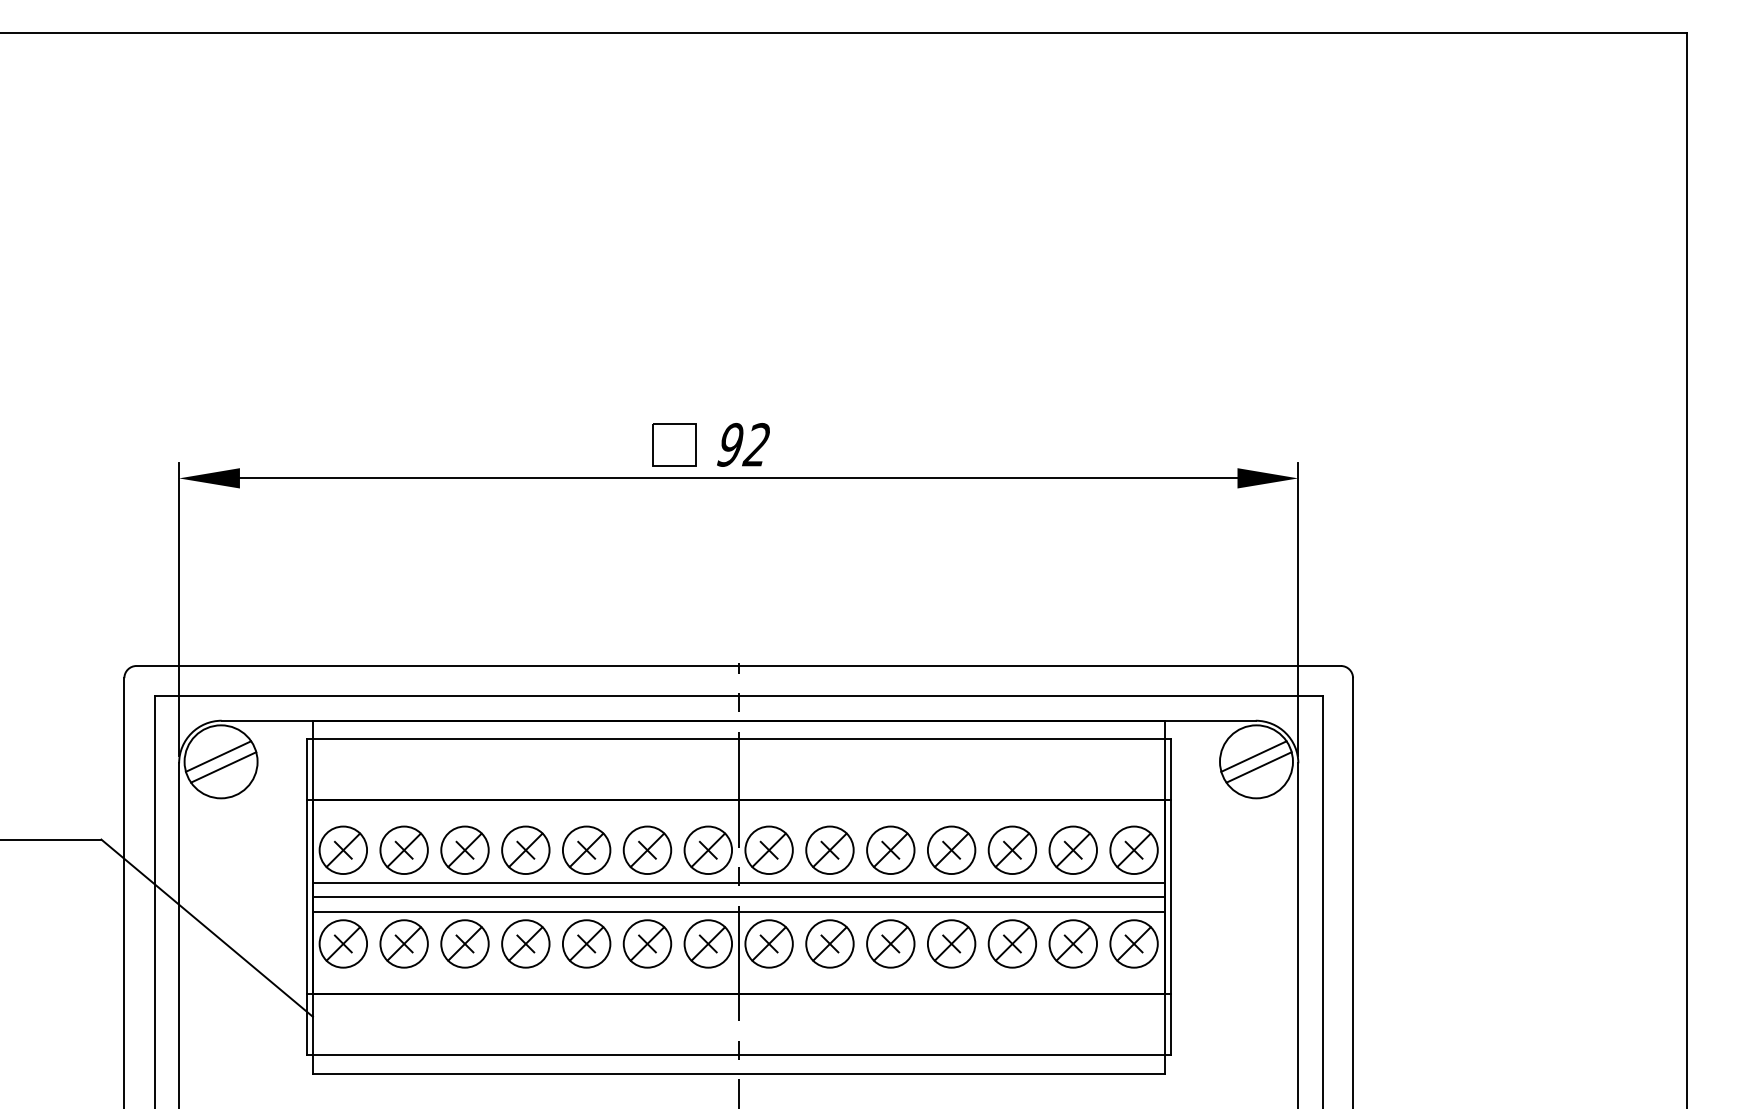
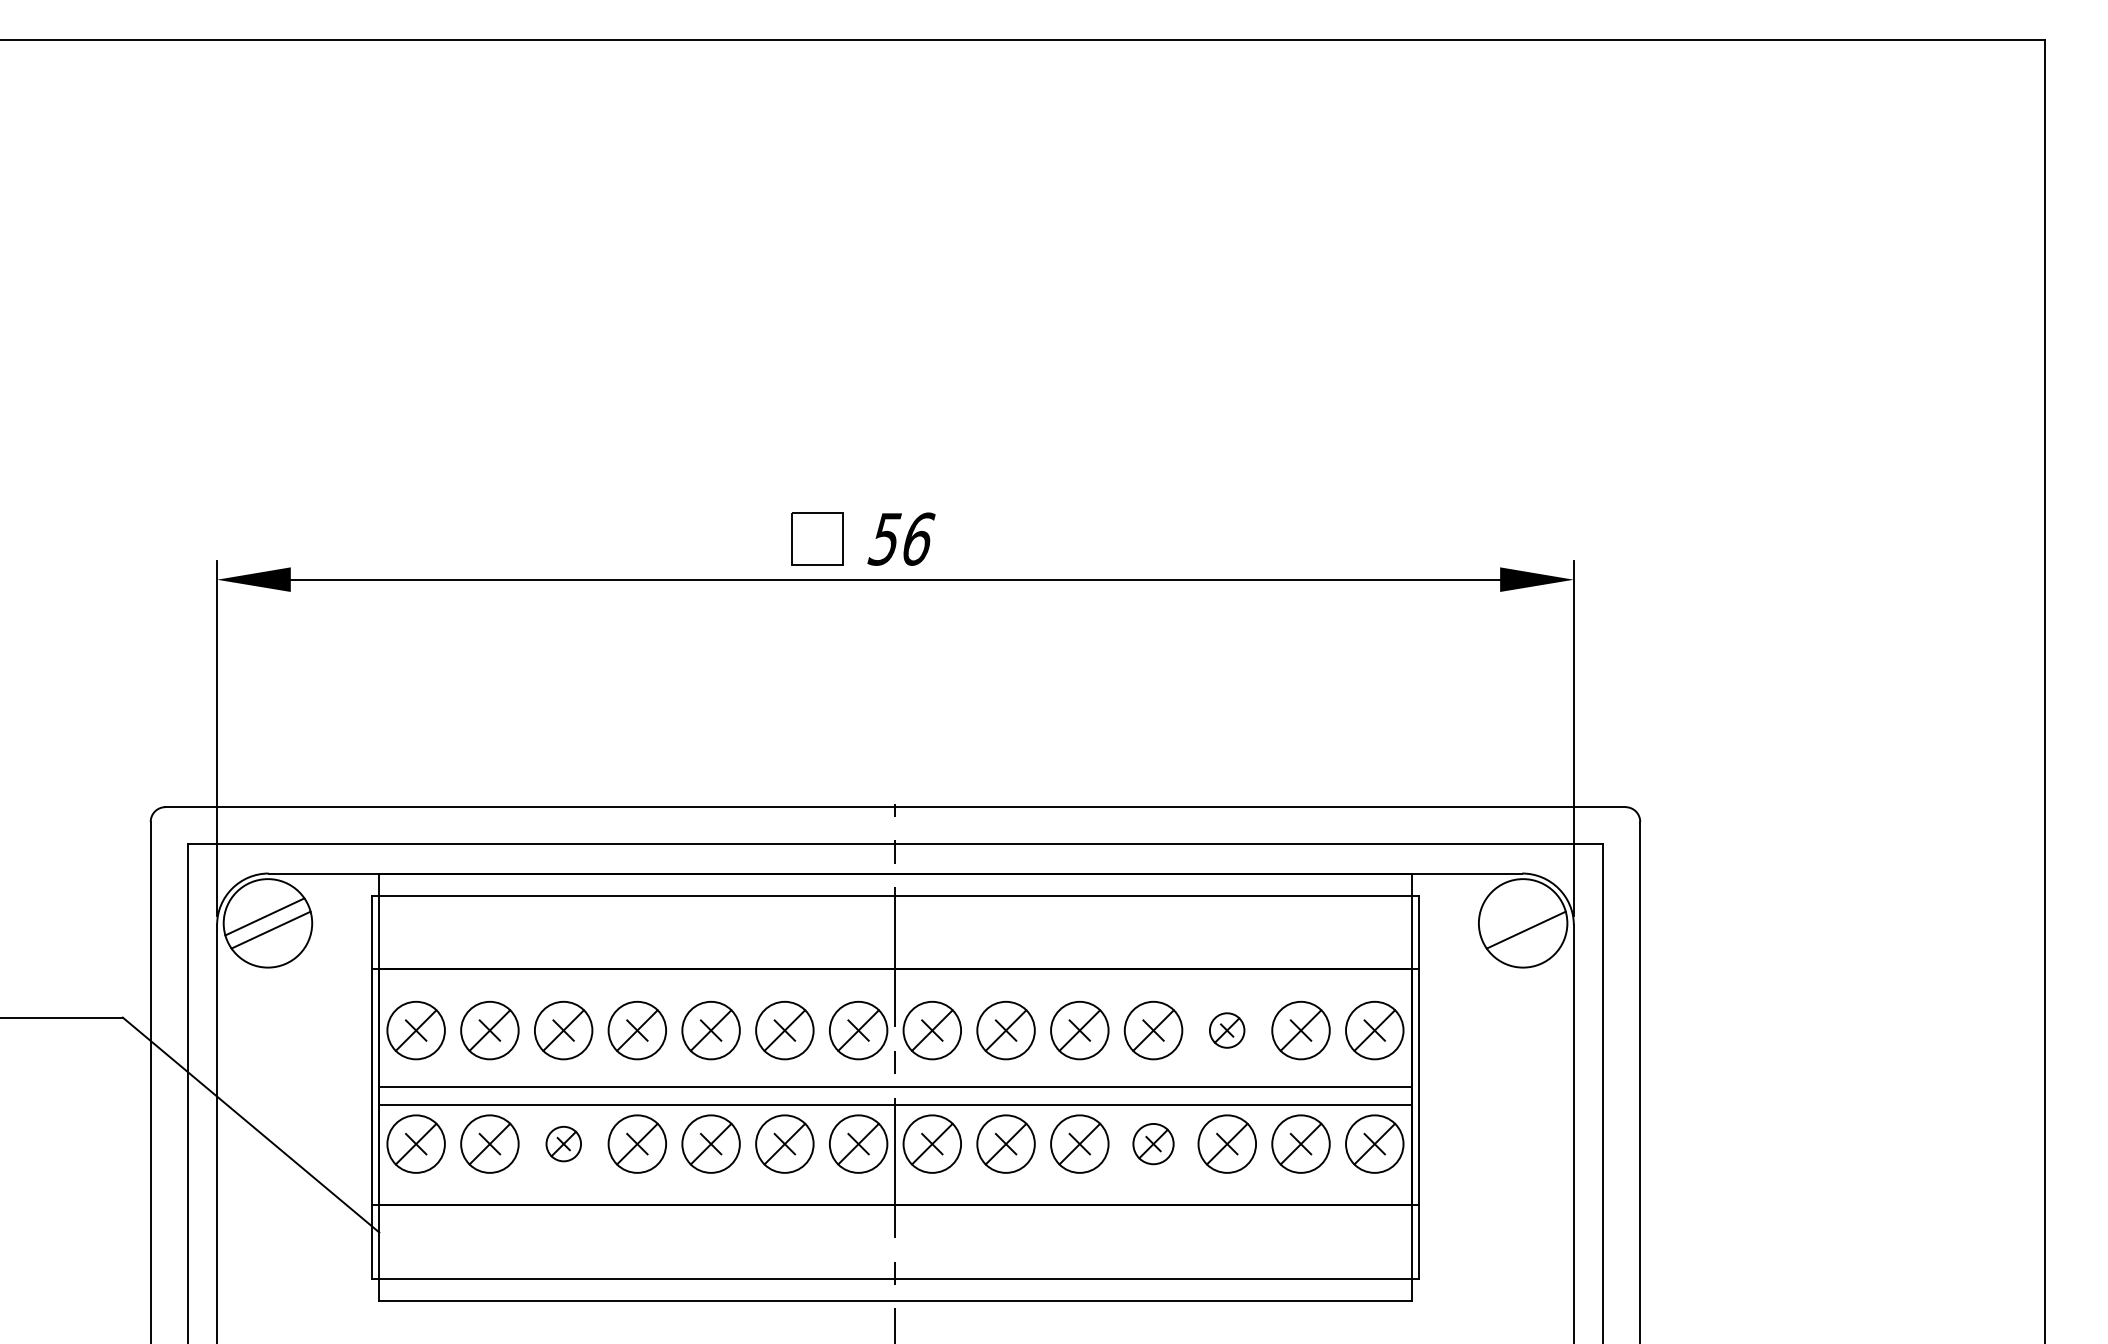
text: (743, 444) -> (901, 538), 92 -> 56
line: (1253, 756) -> (1519, 916), removed
part: (1011, 850) -> (1226, 1030), size x0.6
line: (738, 882) -> (895, 1069), removed
part: (464, 943) -> (563, 1143), size x0.6
part: (951, 943) -> (1153, 1143), size x0.7

